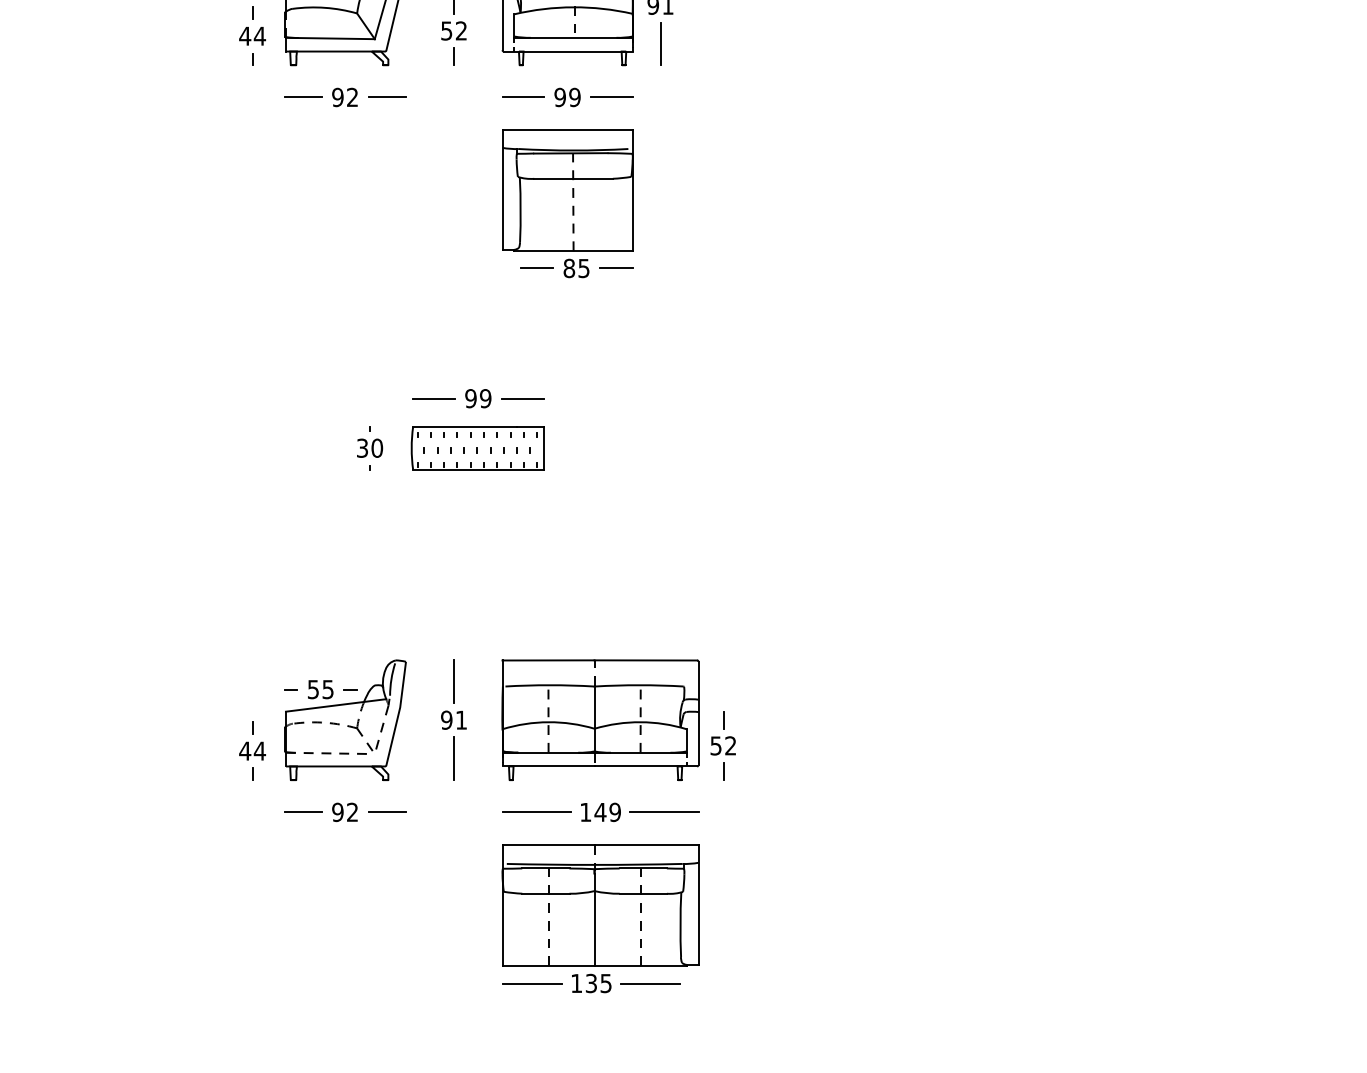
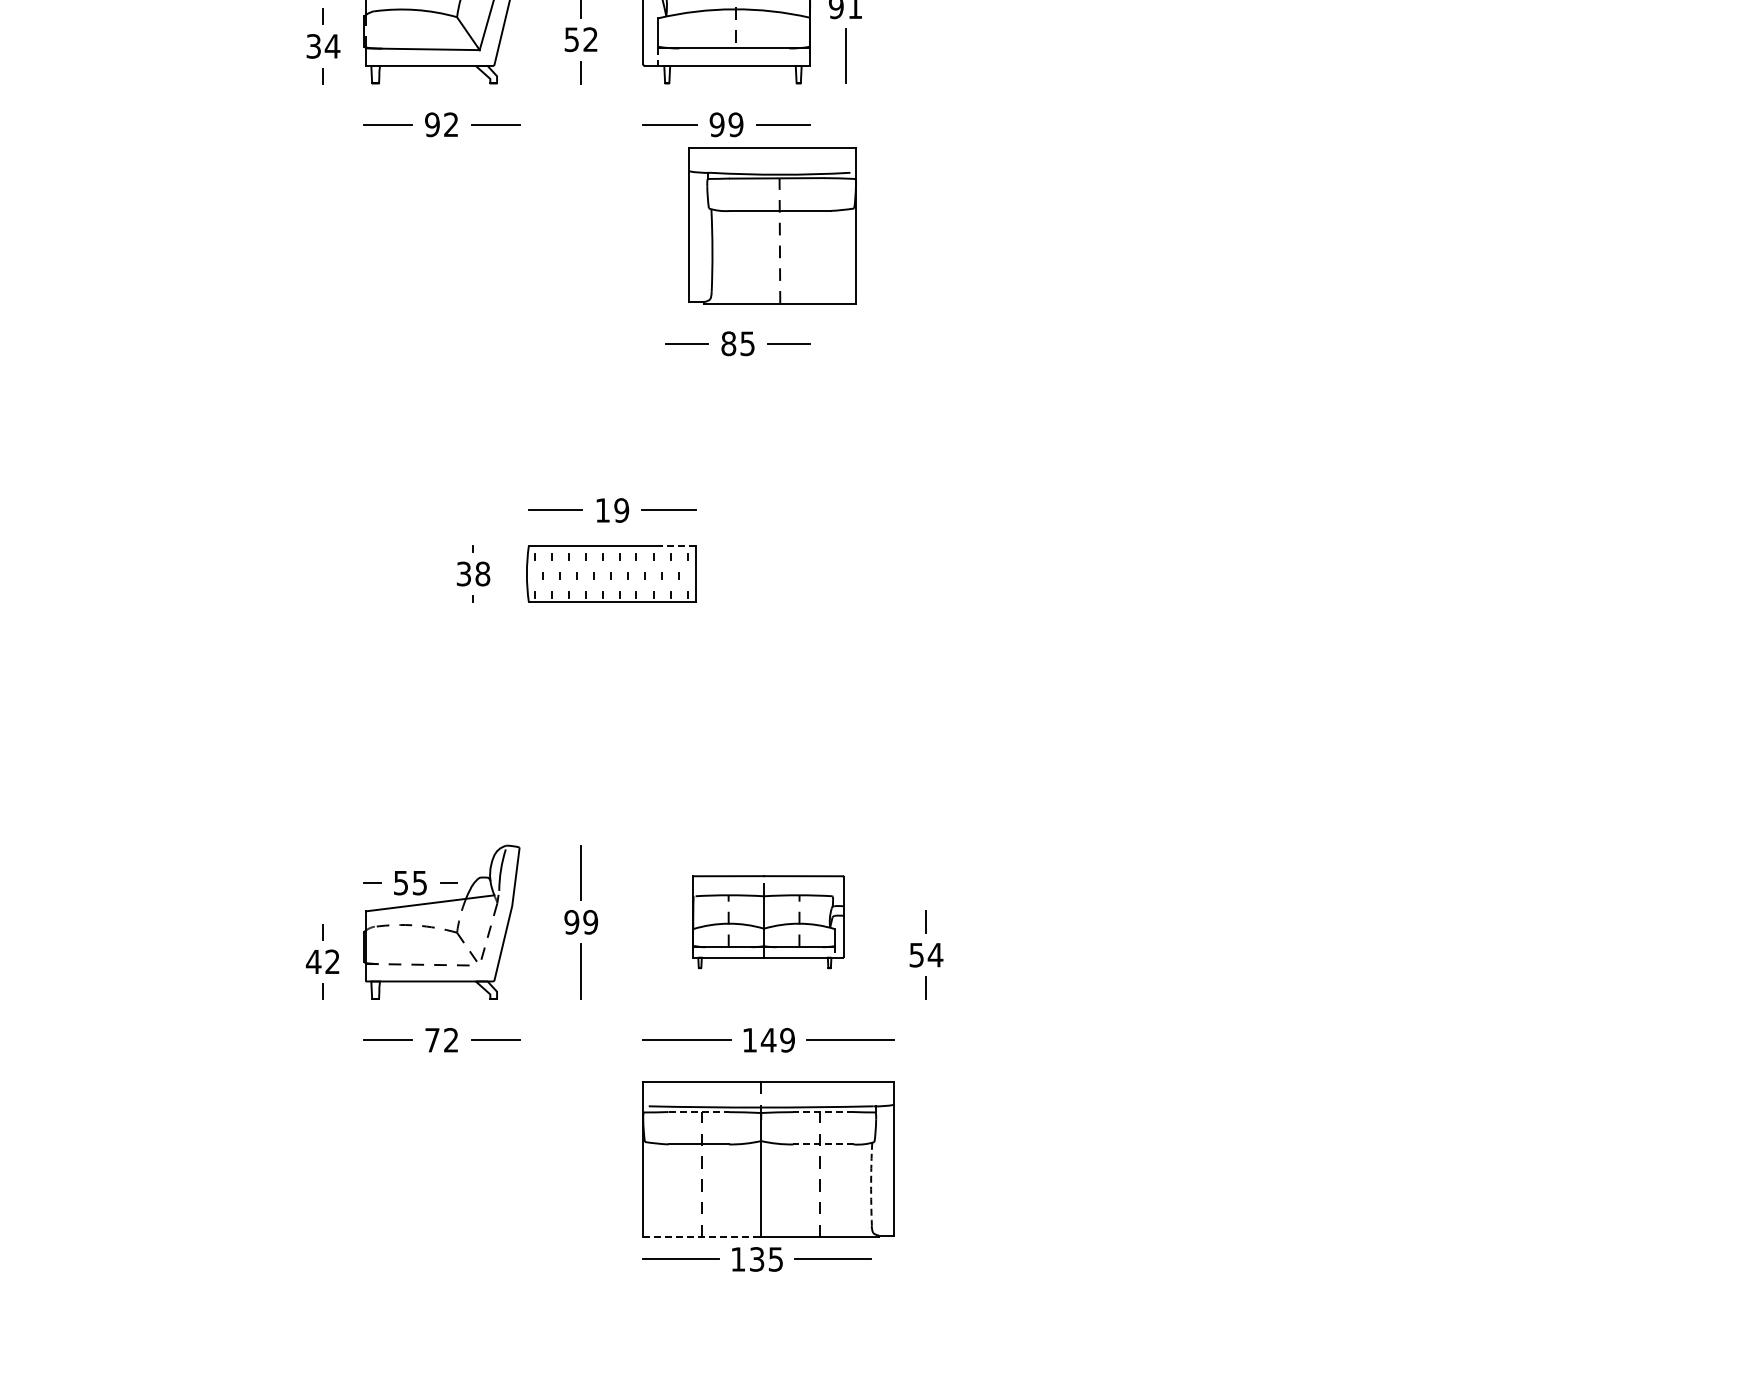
text: (245, 36) -> (313, 46), 44 -> 34
part: (567, 190) -> (772, 225), moved
text: (470, 398) -> (602, 510), 99 -> 19
line: (530, 426) -> (678, 546), solid -> dashed
text: (376, 448) -> (482, 574), 30 -> 38
text: (461, 719) -> (590, 921), 91 -> 99
part: (600, 719) -> (768, 921), size x0.6
text: (730, 745) -> (935, 954), 52 -> 54
text: (259, 750) -> (332, 961), 44 -> 42
text: (337, 812) -> (432, 1040), 92 -> 72
line: (546, 868) -> (699, 1112), solid -> dashed
line: (643, 868) -> (823, 1112), solid -> dashed
line: (643, 893) -> (823, 1144), solid -> dashed
arc: (680, 924) -> (871, 1184), solid -> dashed
line: (548, 966) -> (702, 1237), solid -> dashed

